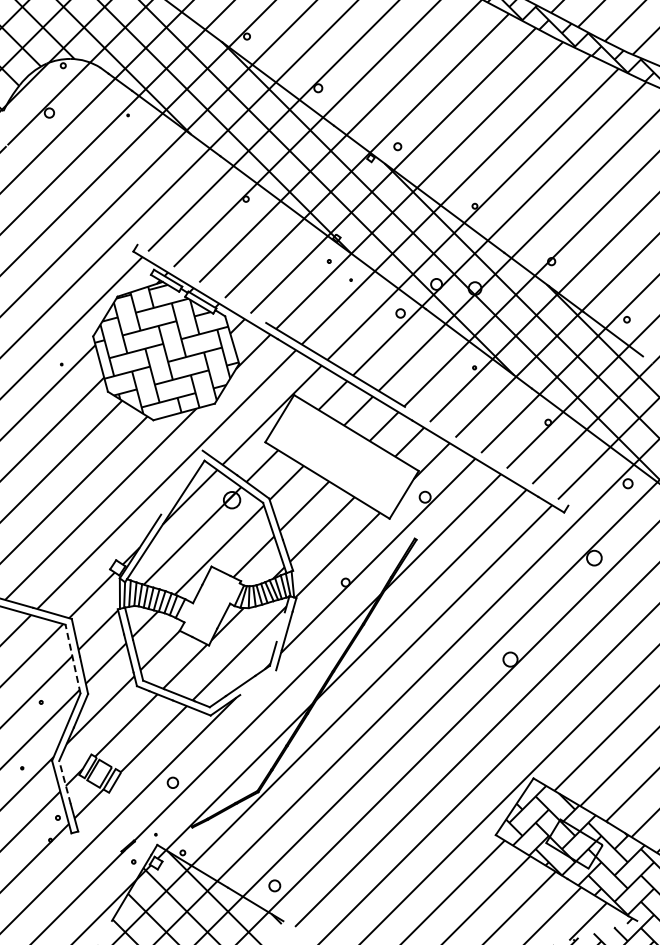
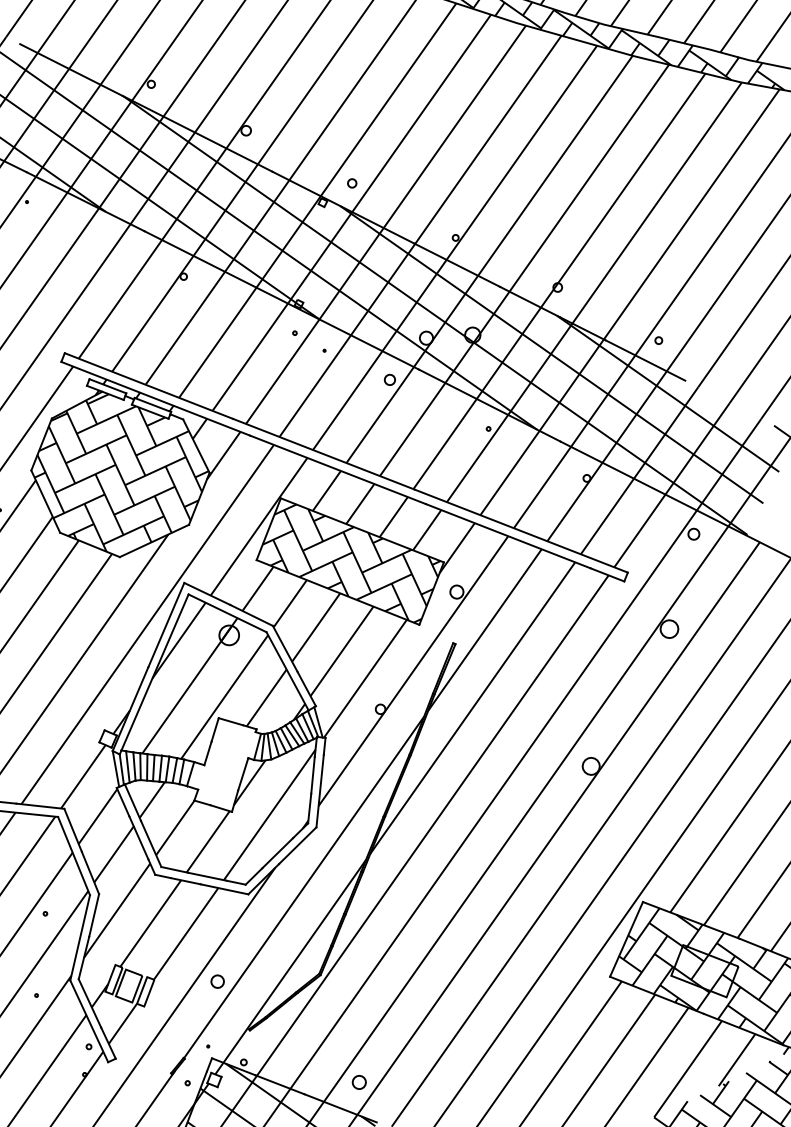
line: (201, 283) -> (148, 385), added
line: (486, 455) -> (520, 530), added
hatch: (344, 459) -> (353, 564), added
line: (181, 482) -> (165, 624), added
line: (280, 626) -> (312, 774), added
line: (72, 658) -> (73, 855), dashed -> solid
line: (258, 682) -> (298, 845), added
line: (64, 781) -> (89, 1002), dashed -> solid

